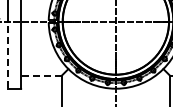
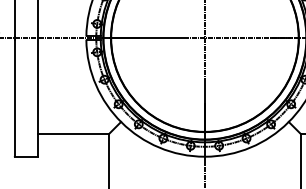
line: (8, 55) -> (15, 98), dashed -> solid
line: (41, 75) -> (73, 133), dashed -> solid

